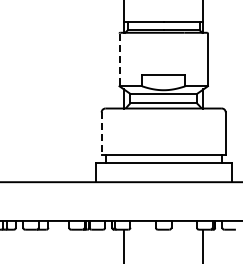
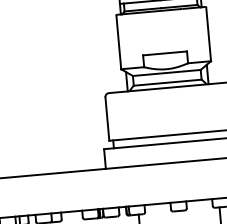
line: (119, 60) -> (118, 43), dashed -> solid
line: (101, 134) -> (107, 119), dashed -> solid

